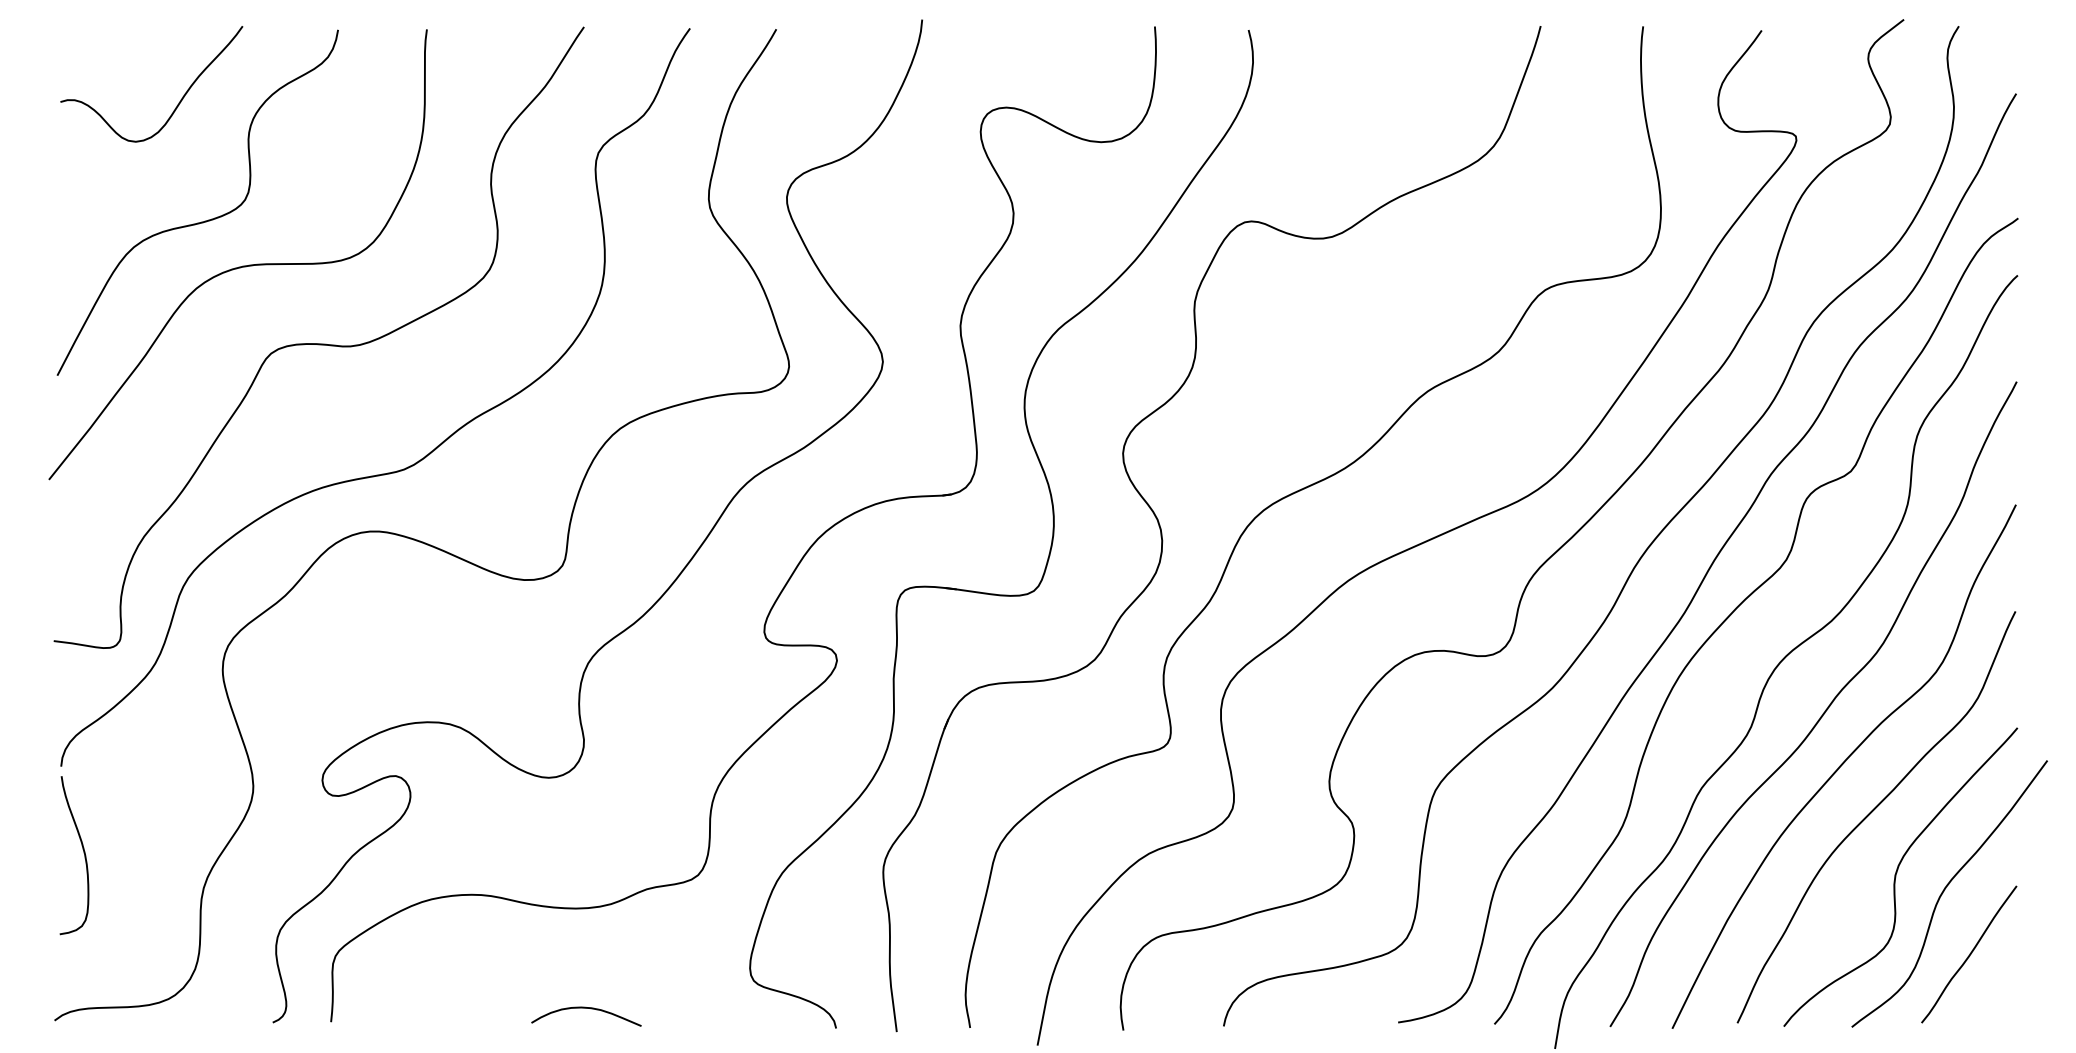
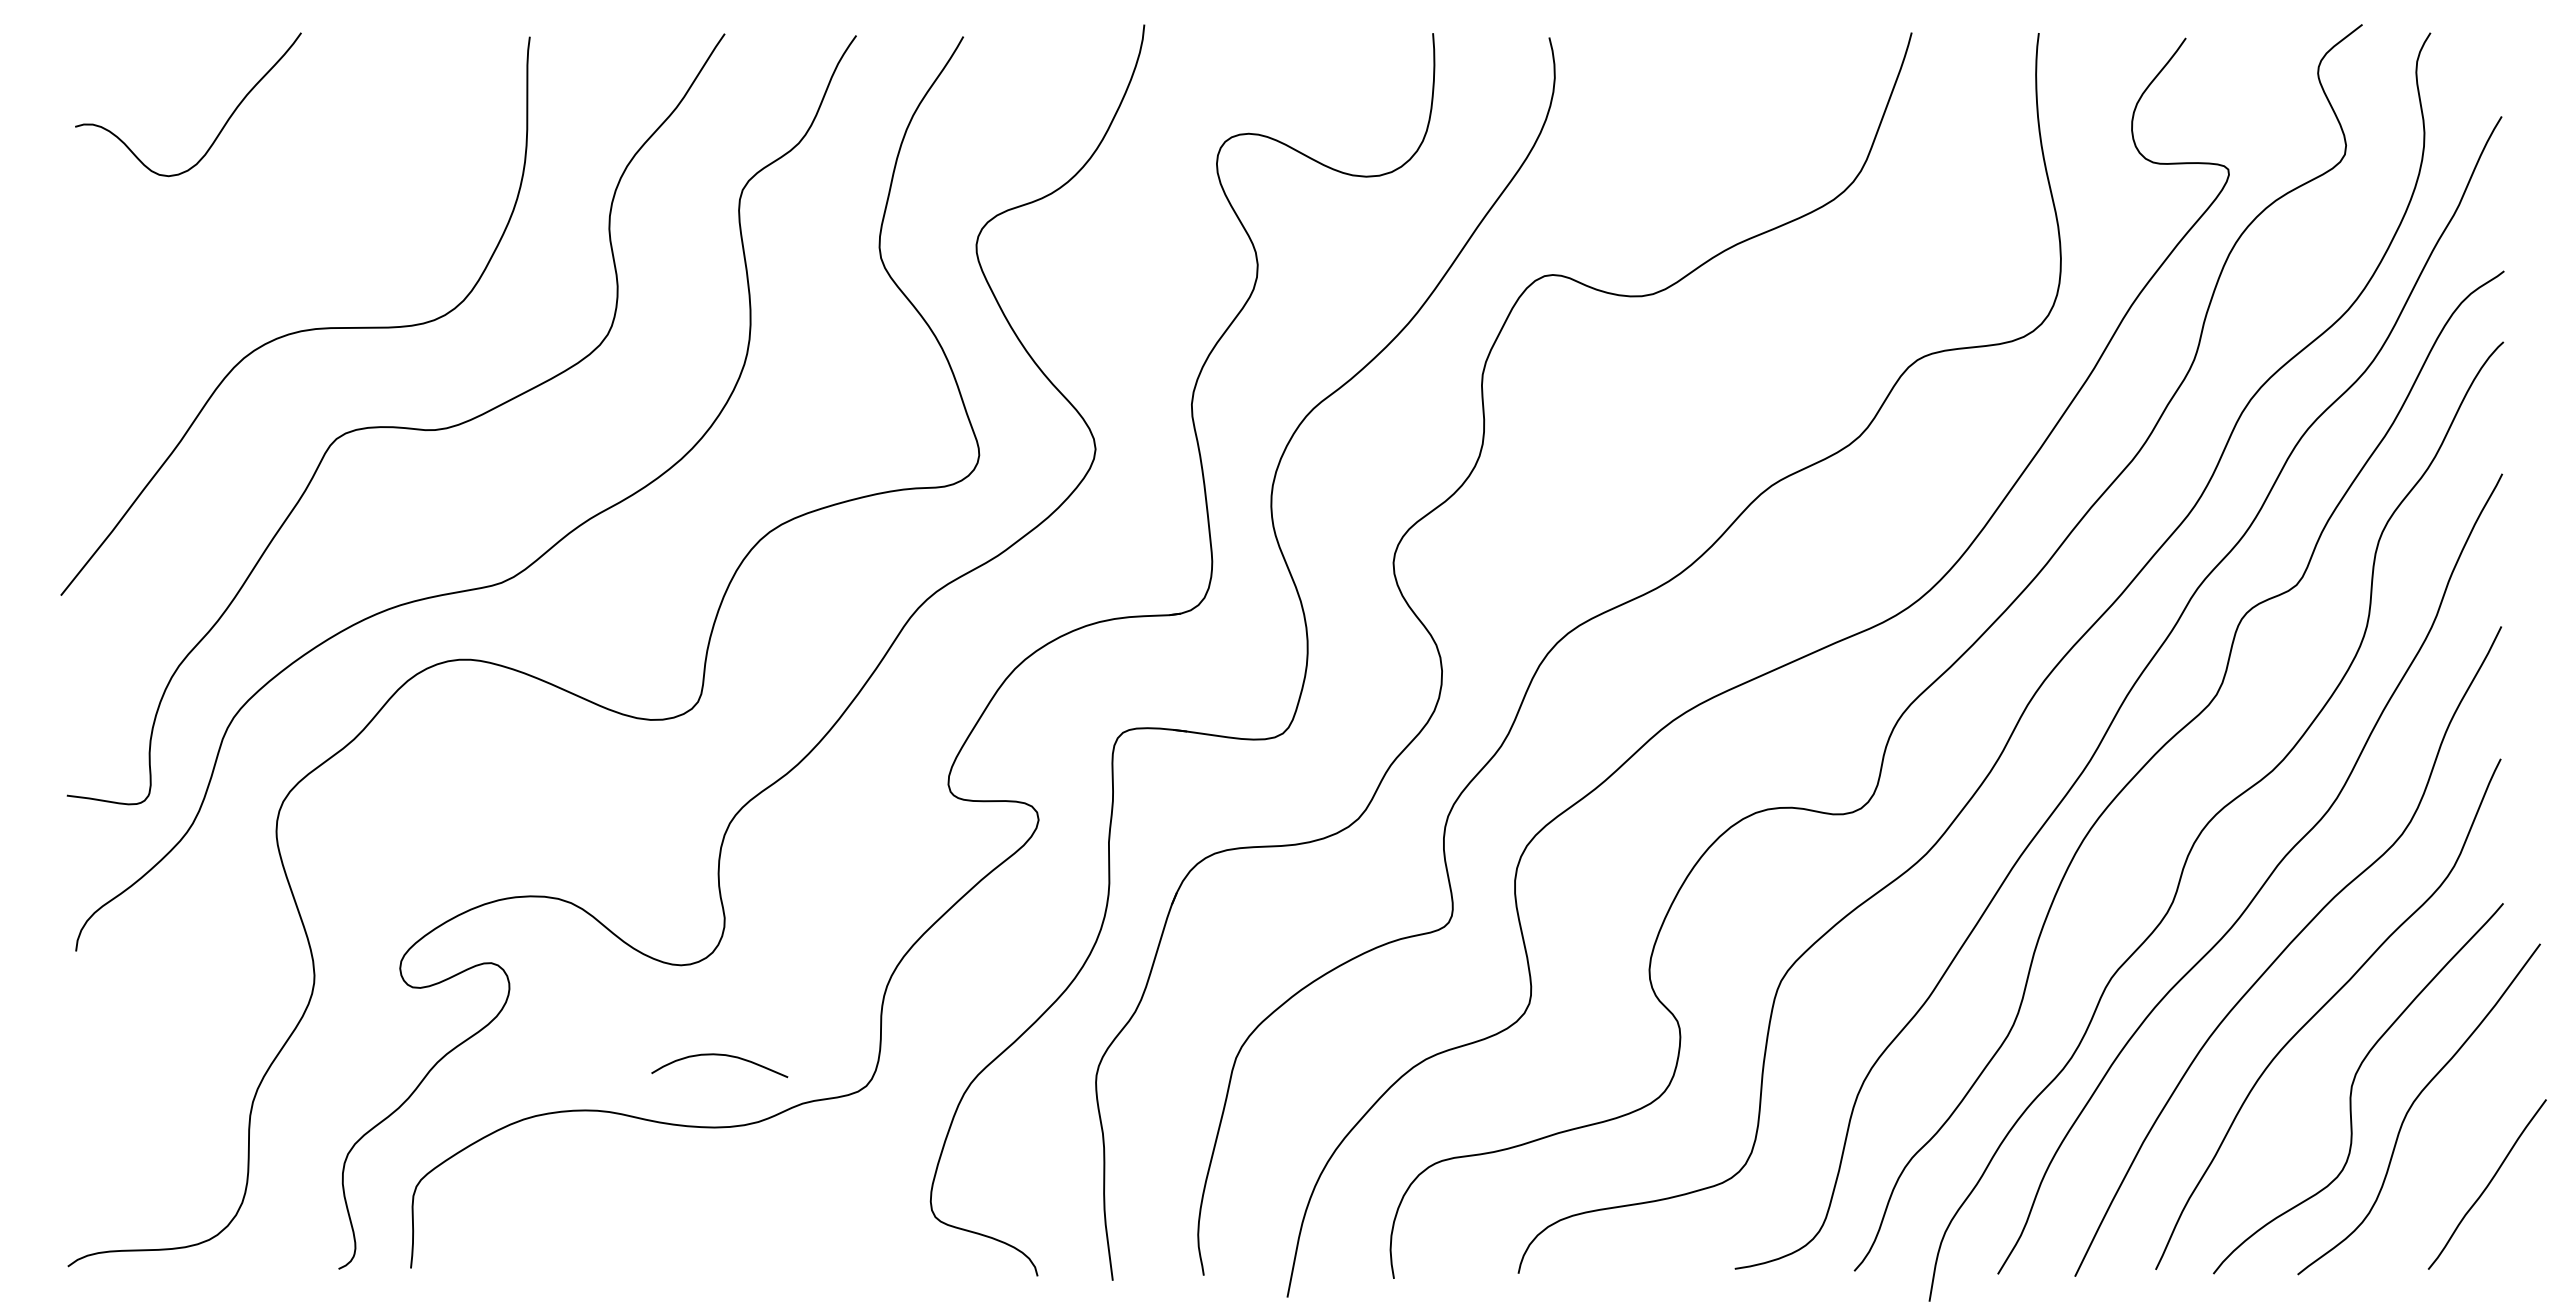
curve: (200, 221) -> (249, 275), removed
curve: (84, 854) -> (104, 1060), removed
curve: (1969, 954) -> (2487, 1184), moved
curve: (586, 1008) -> (719, 1055), moved

